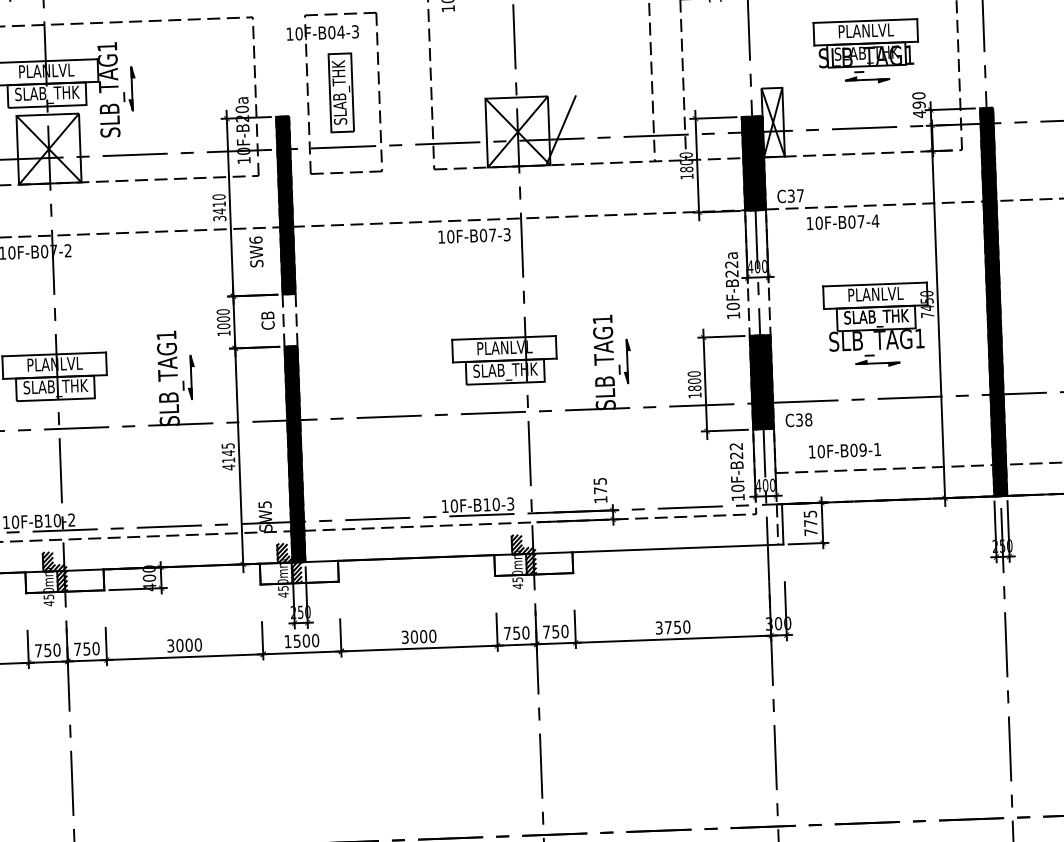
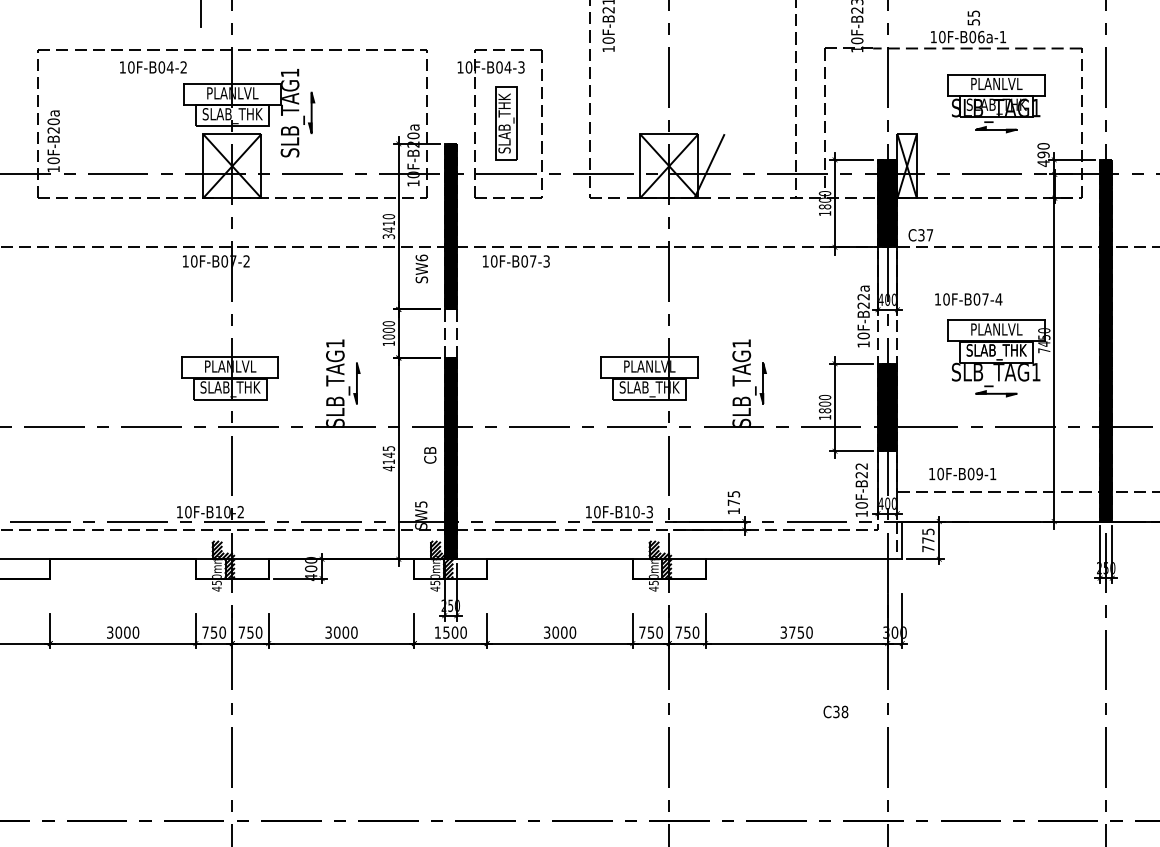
text: (842, 222) -> (968, 299), moved
text: (474, 235) -> (516, 261), moved
text: (268, 320) -> (430, 455), moved
text: (798, 419) -> (835, 711), moved

